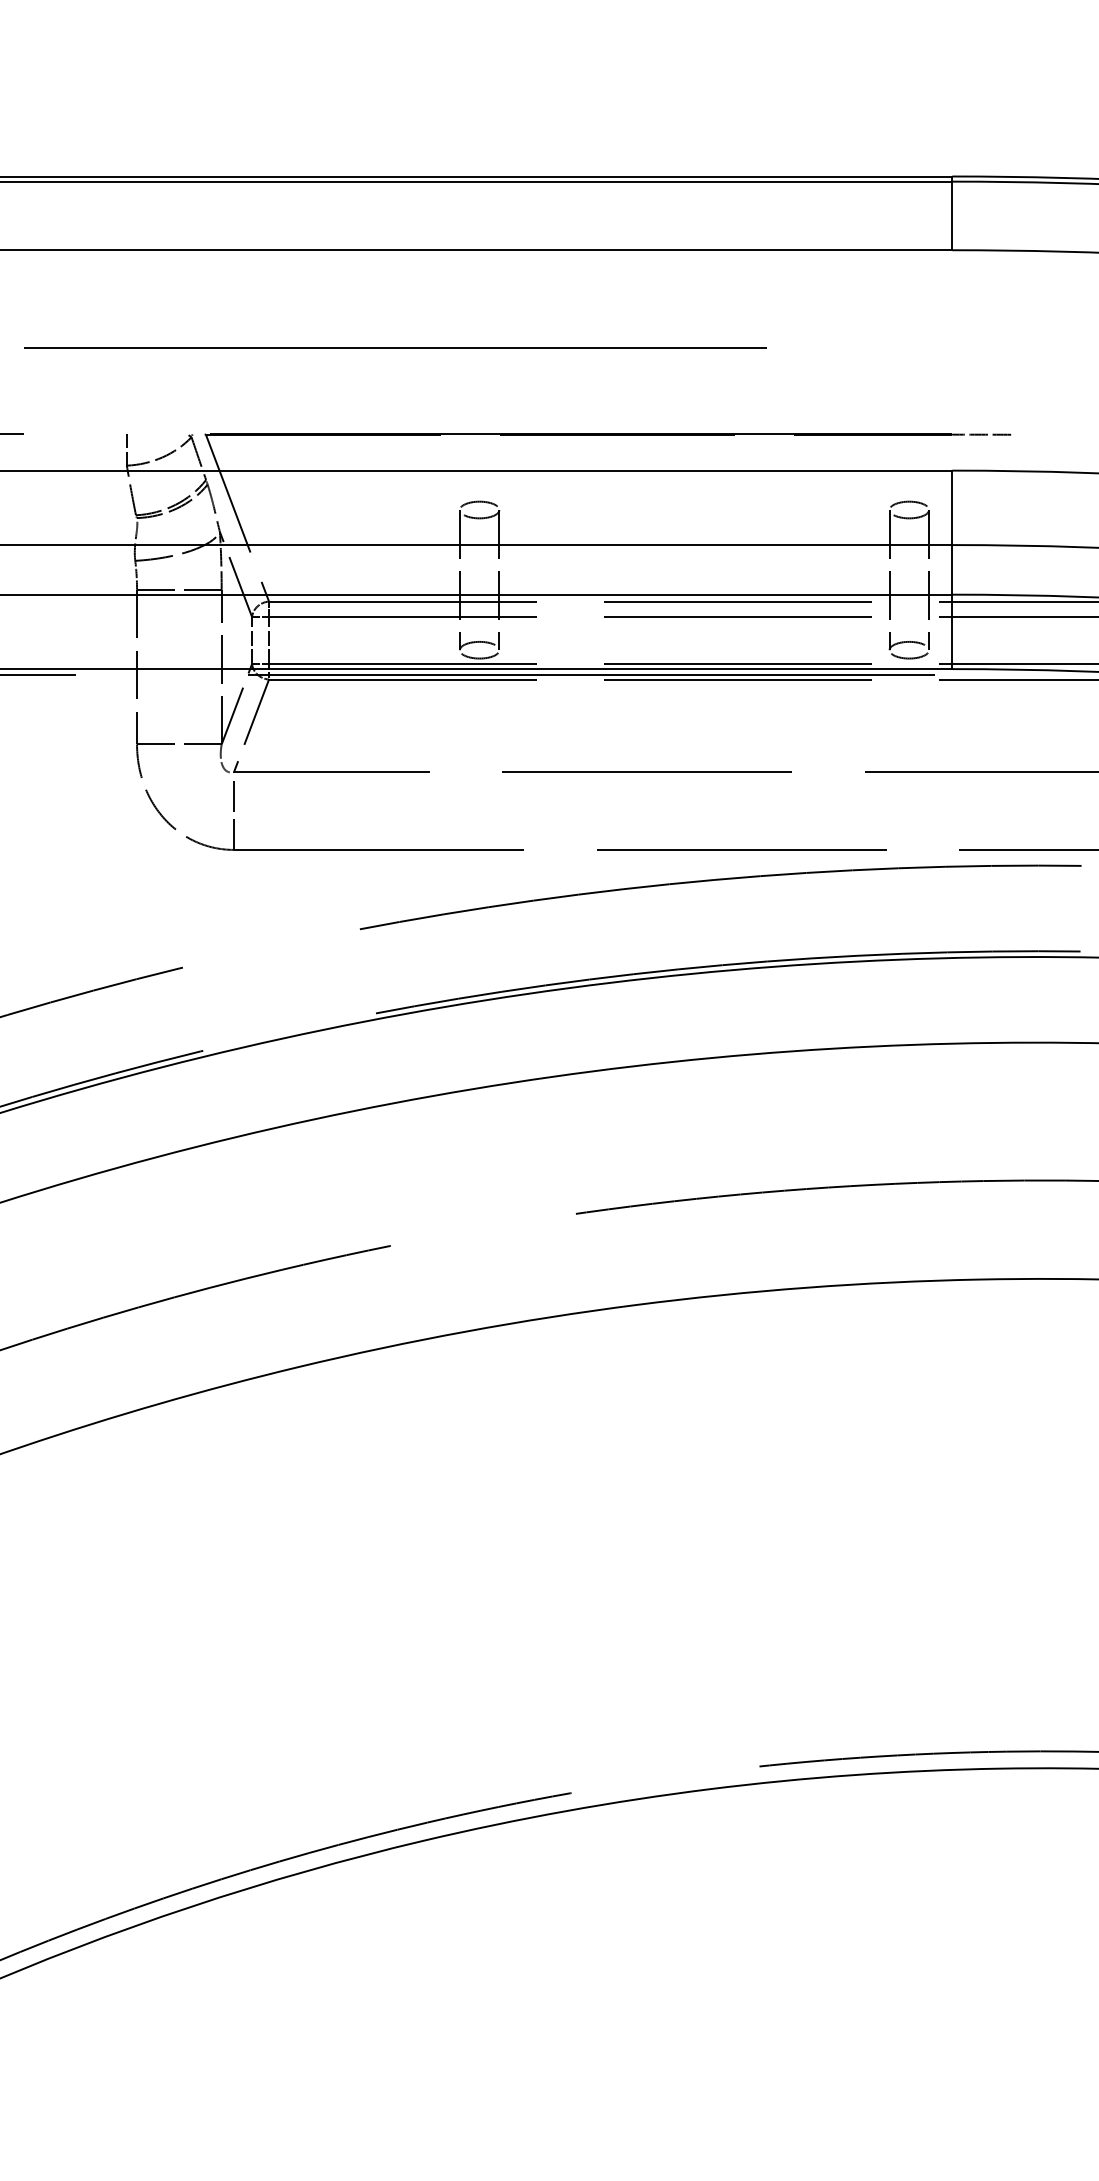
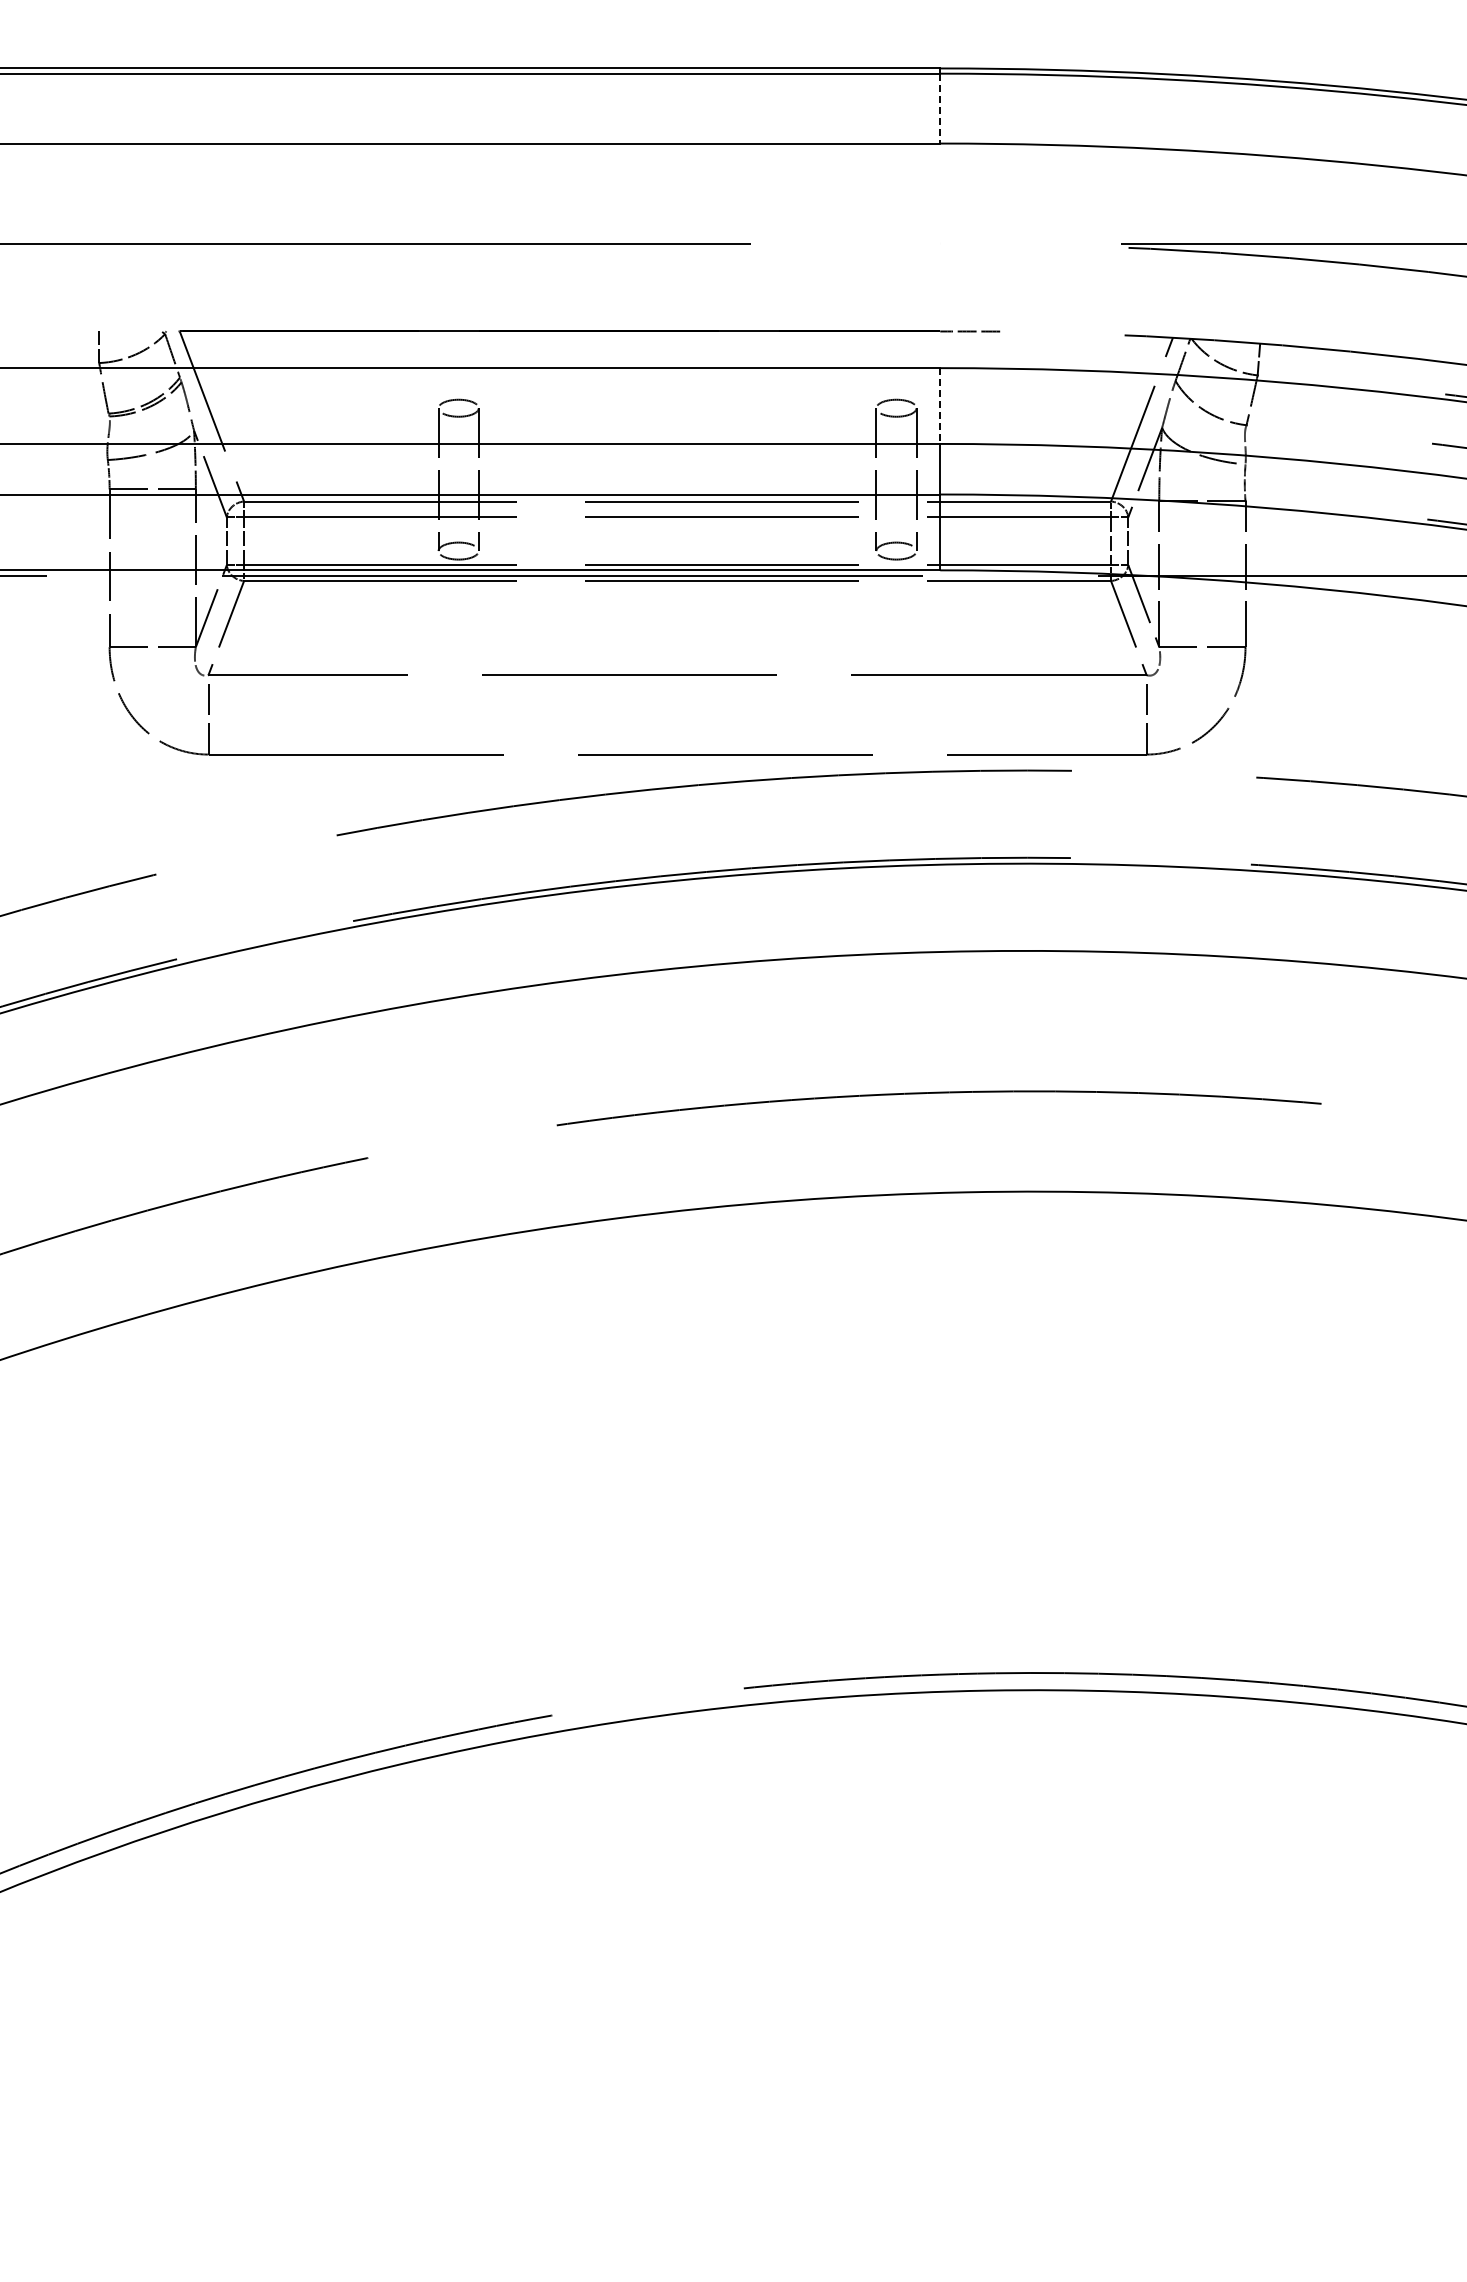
line: (952, 215) -> (940, 108), solid -> dashed
line: (952, 508) -> (940, 406), solid -> dashed

